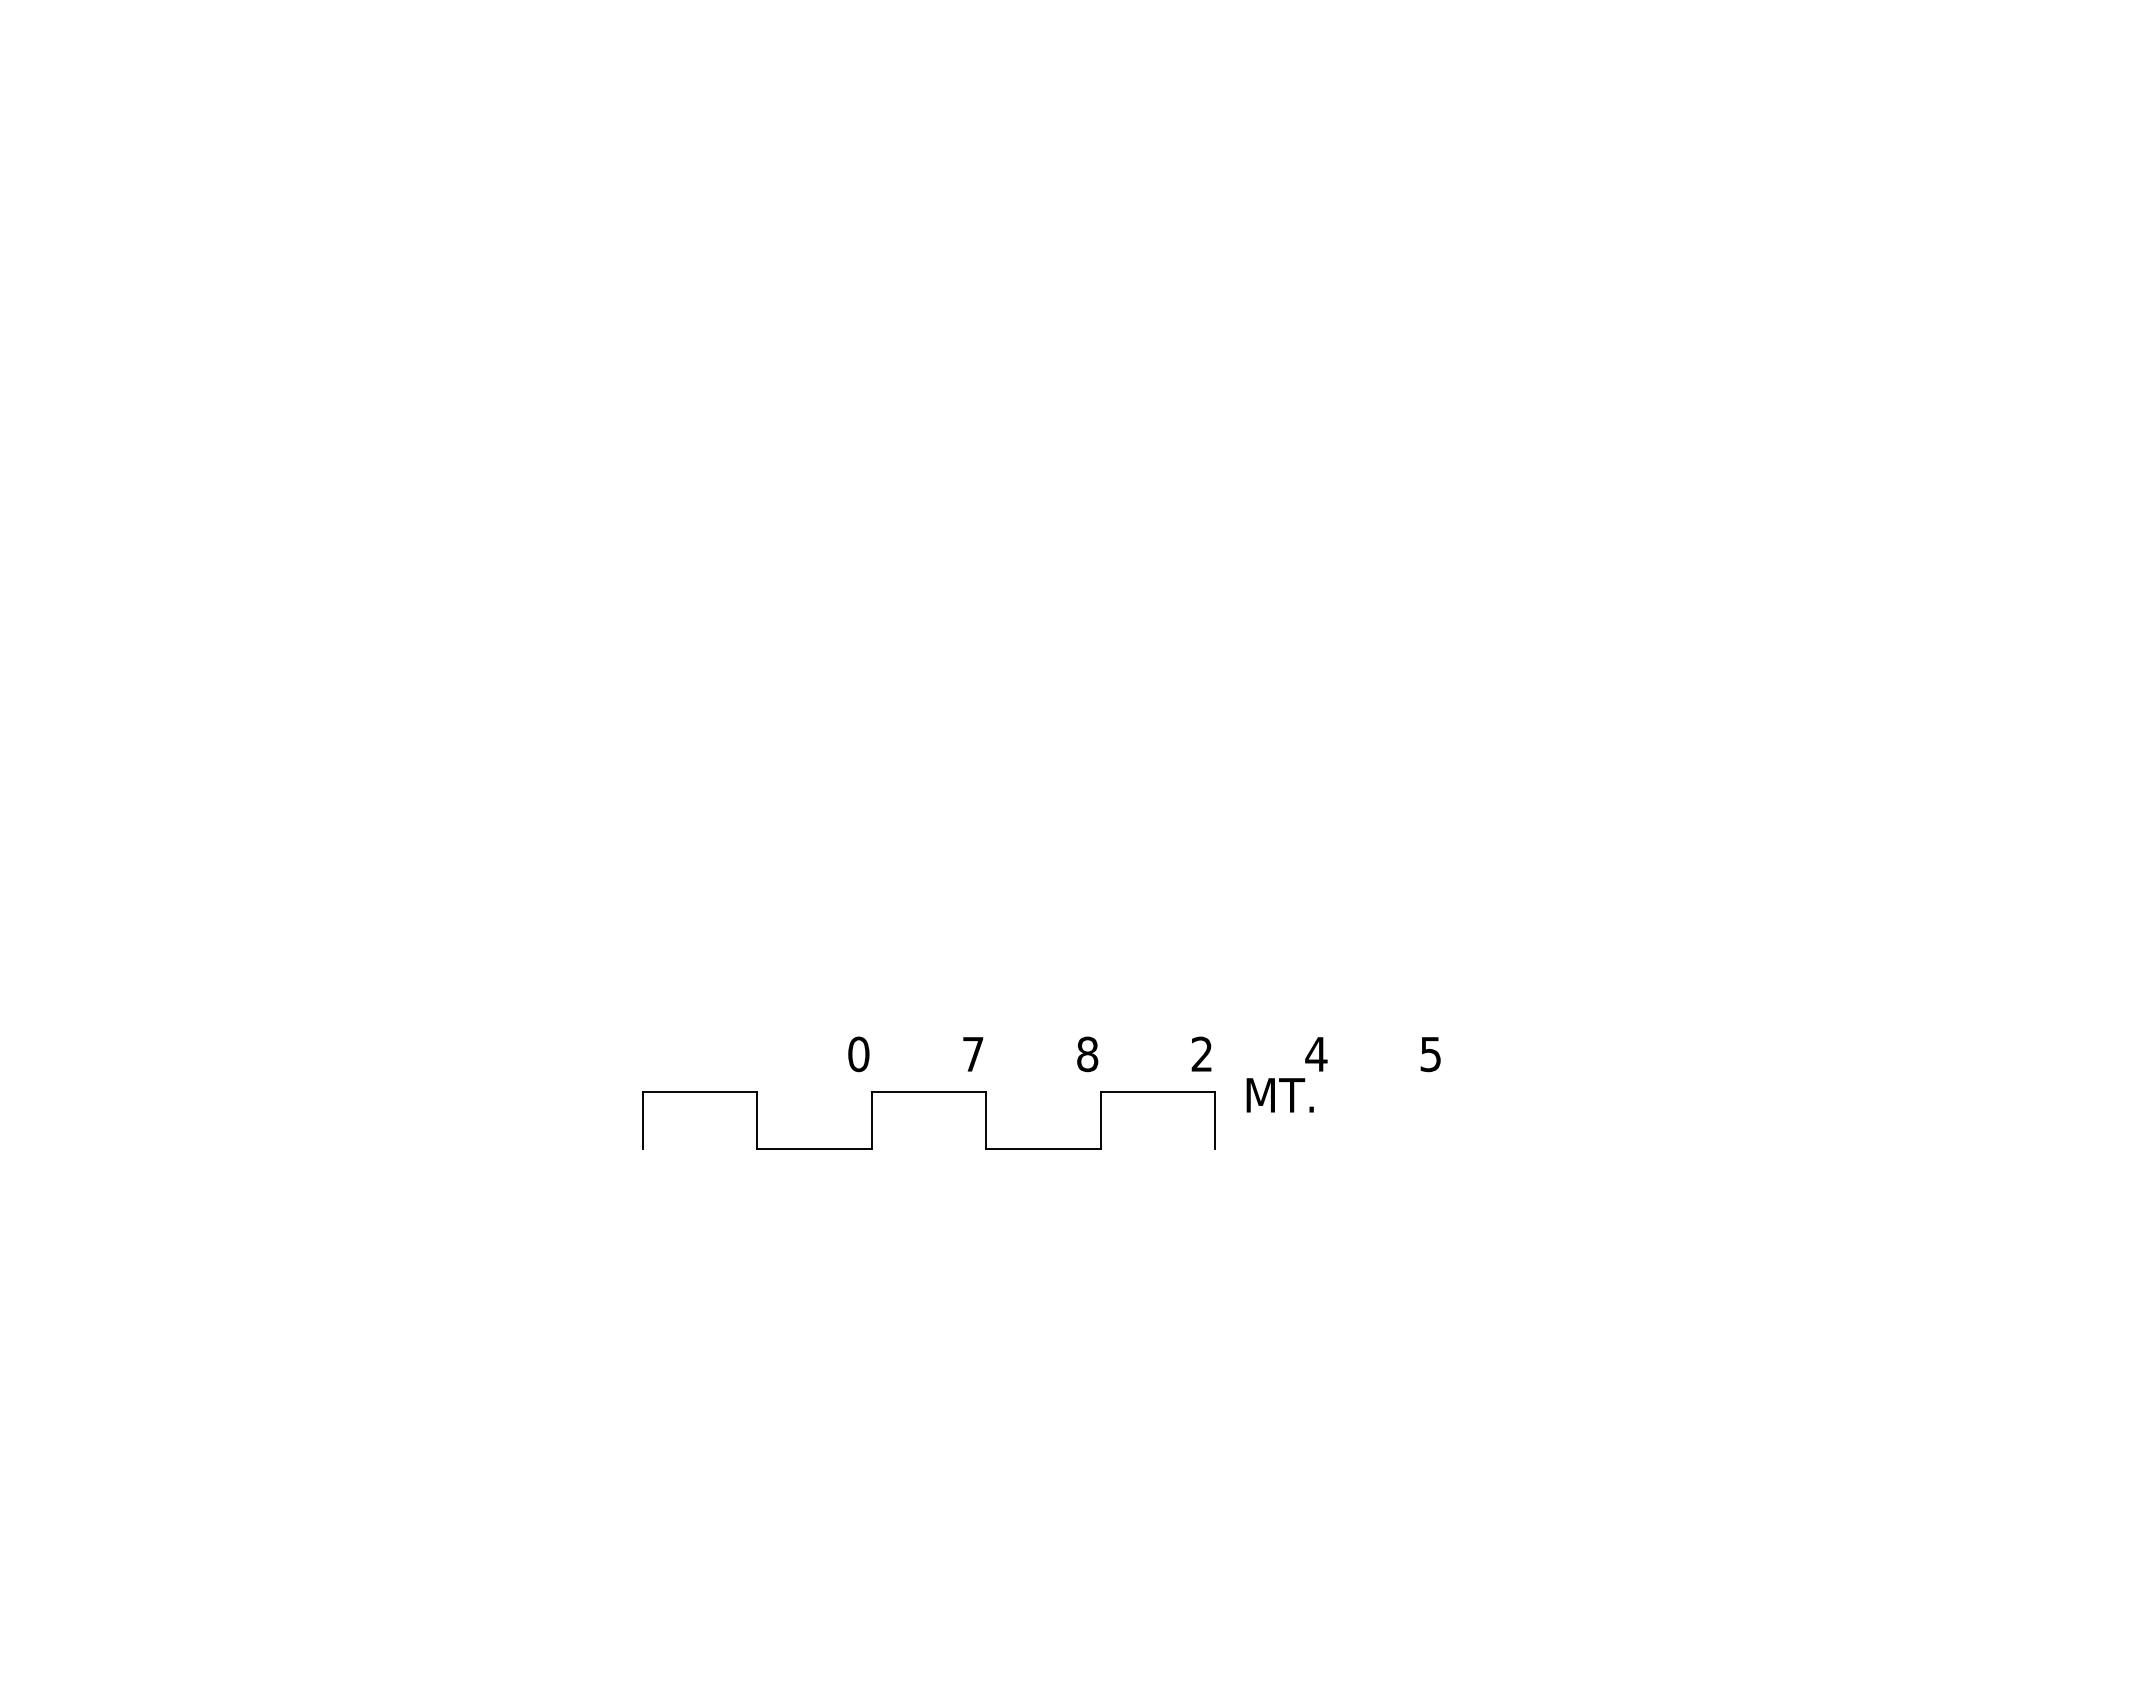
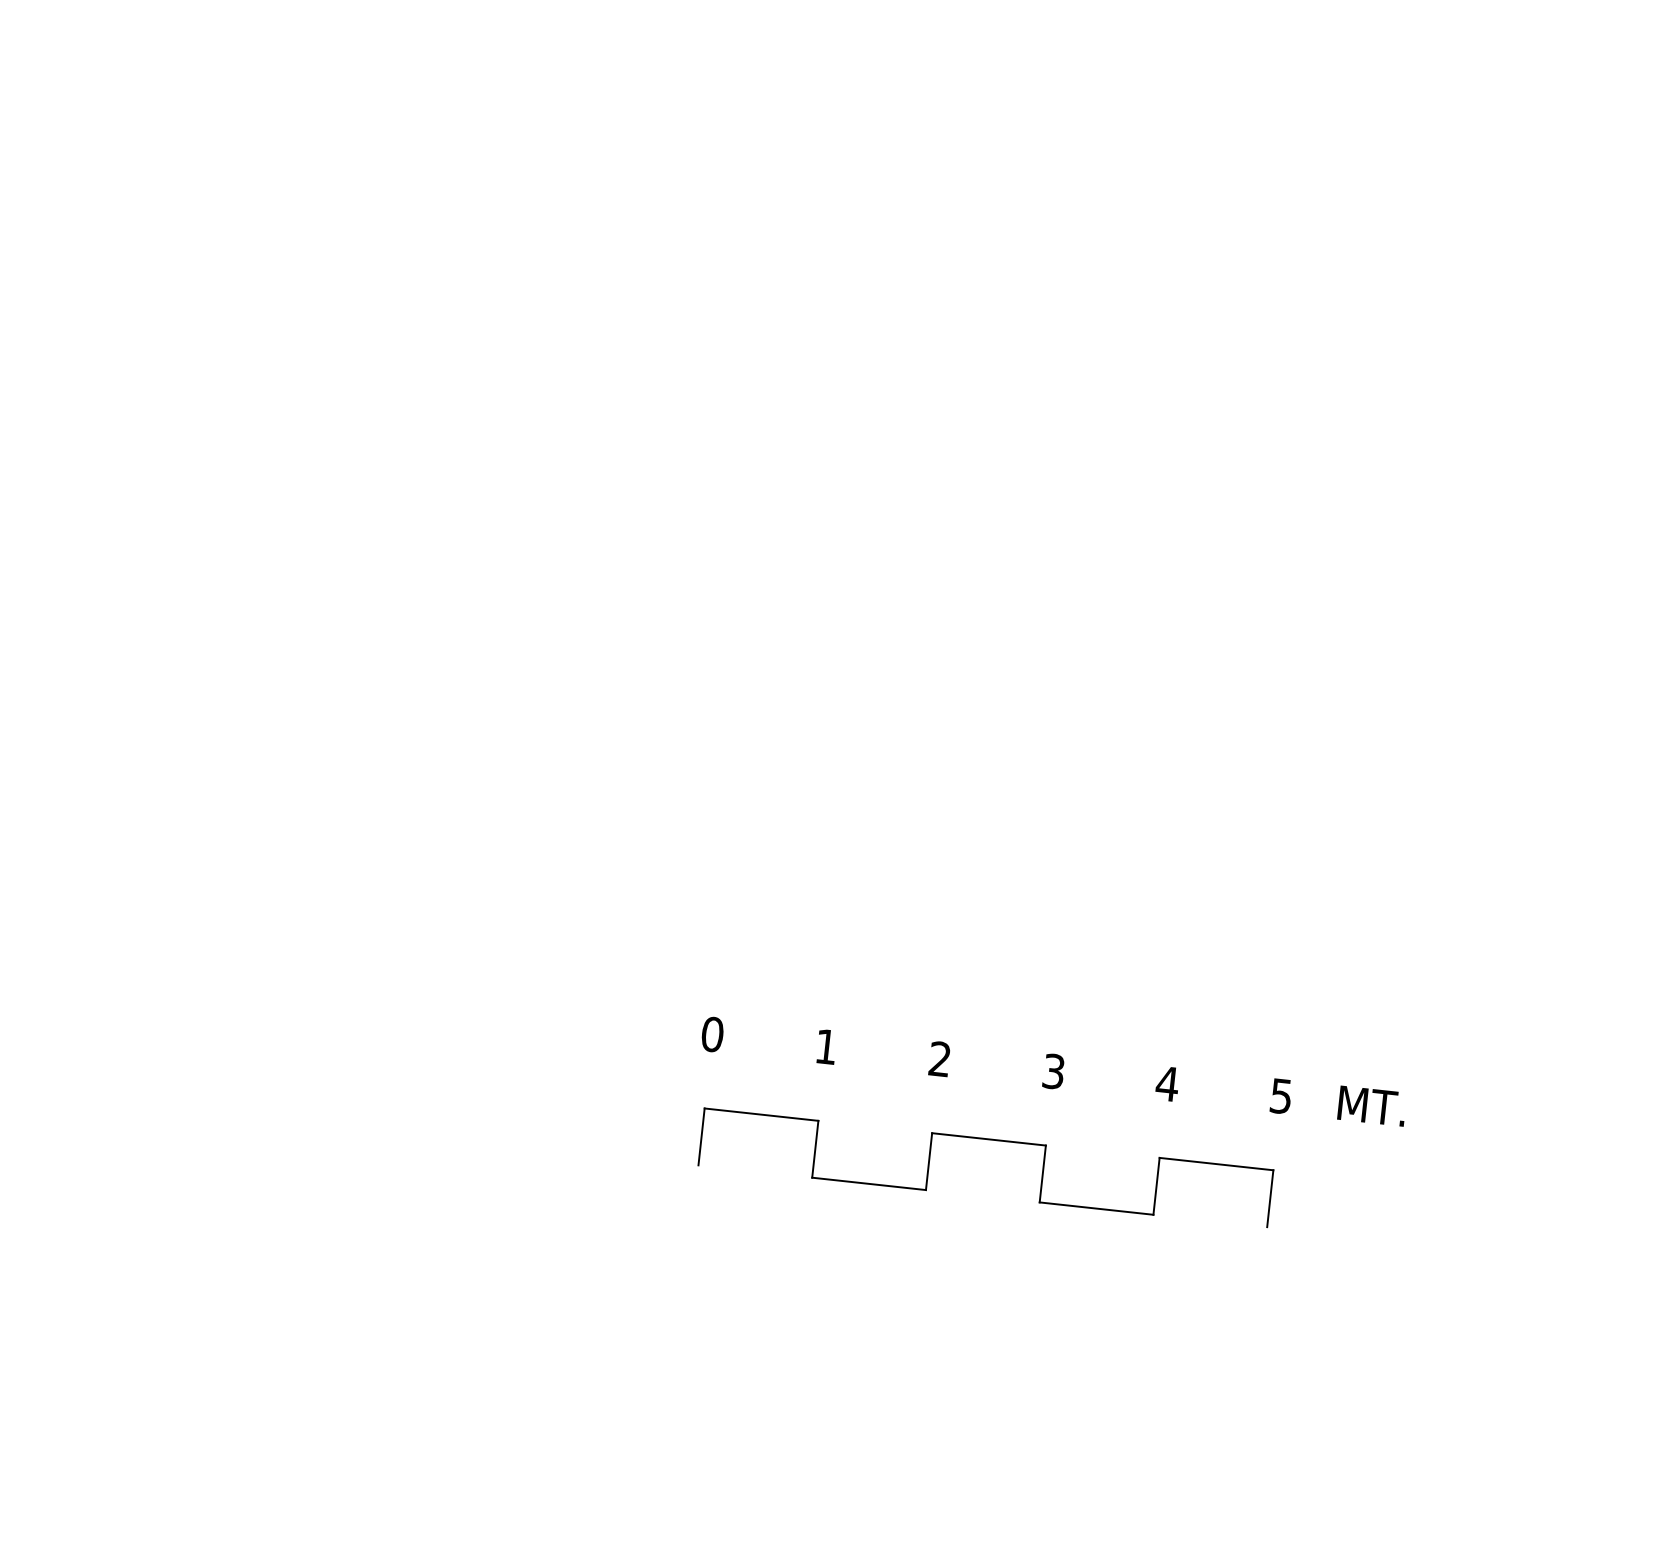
text: (973, 1054) -> (826, 1047), 7 -> 1
text: (1087, 1054) -> (939, 1059), 8 -> 2
text: (1201, 1054) -> (1053, 1071), 2 -> 3
part: (928, 1092) -> (988, 1140), moved
text: (1279, 1095) -> (1371, 1106), moved

